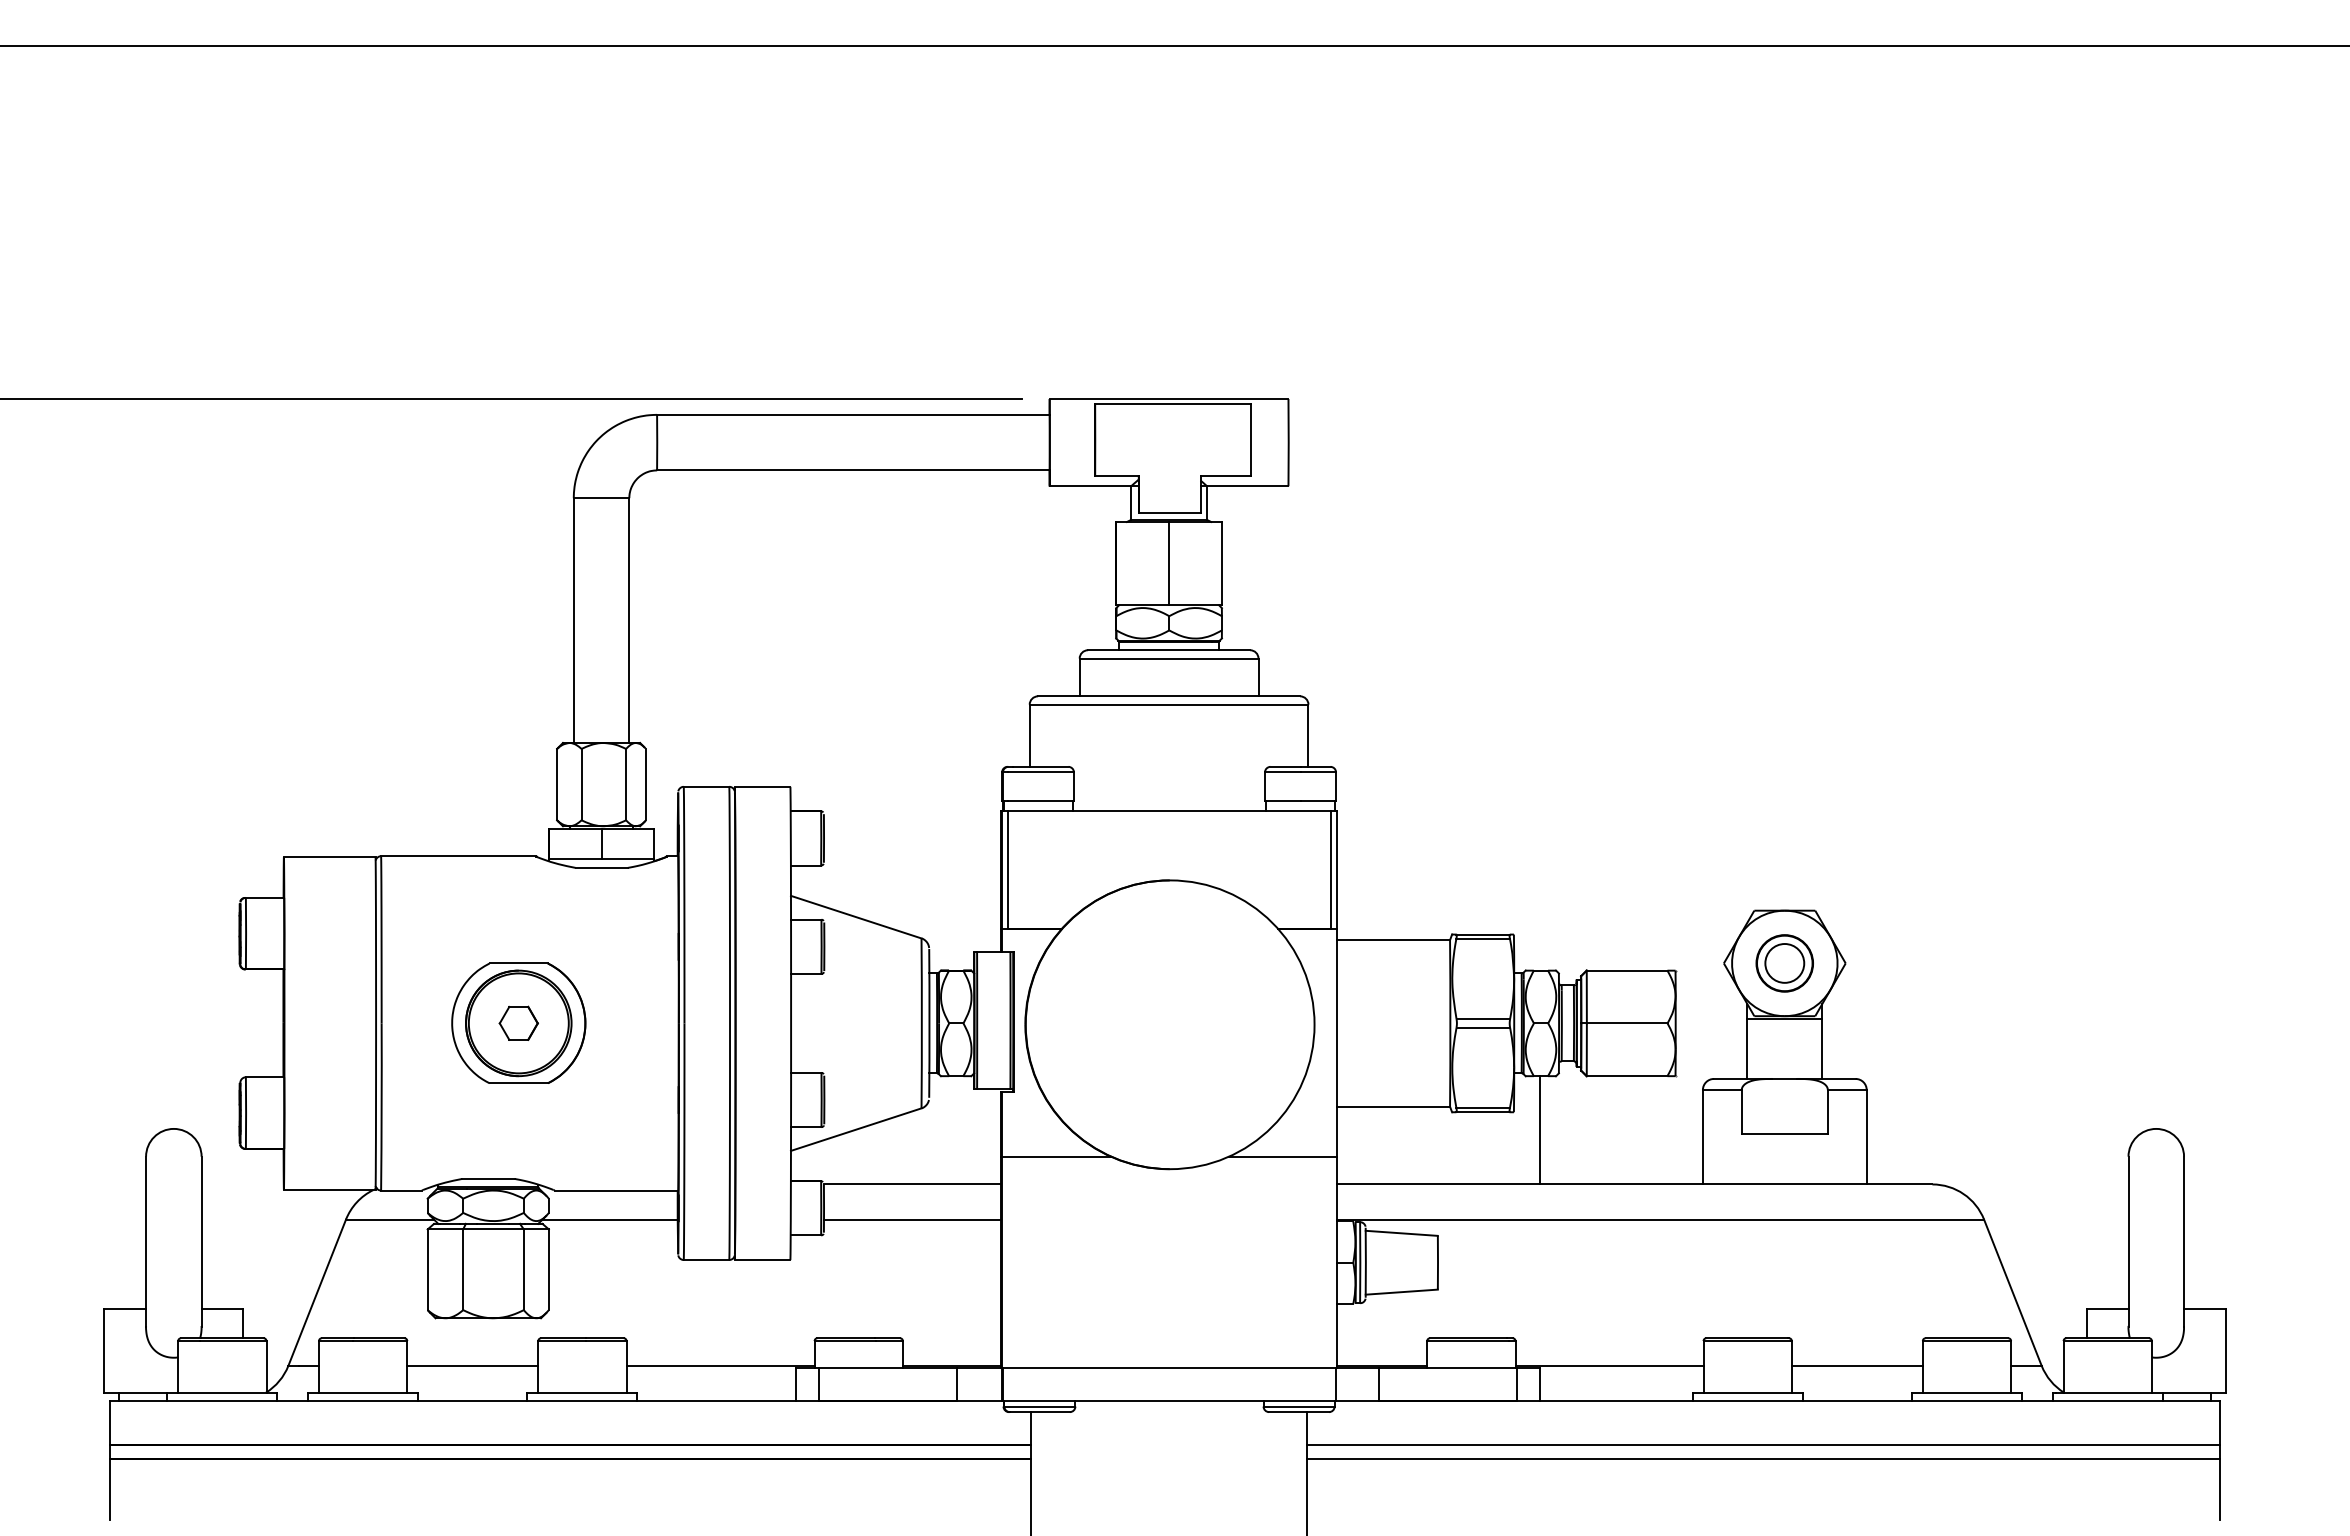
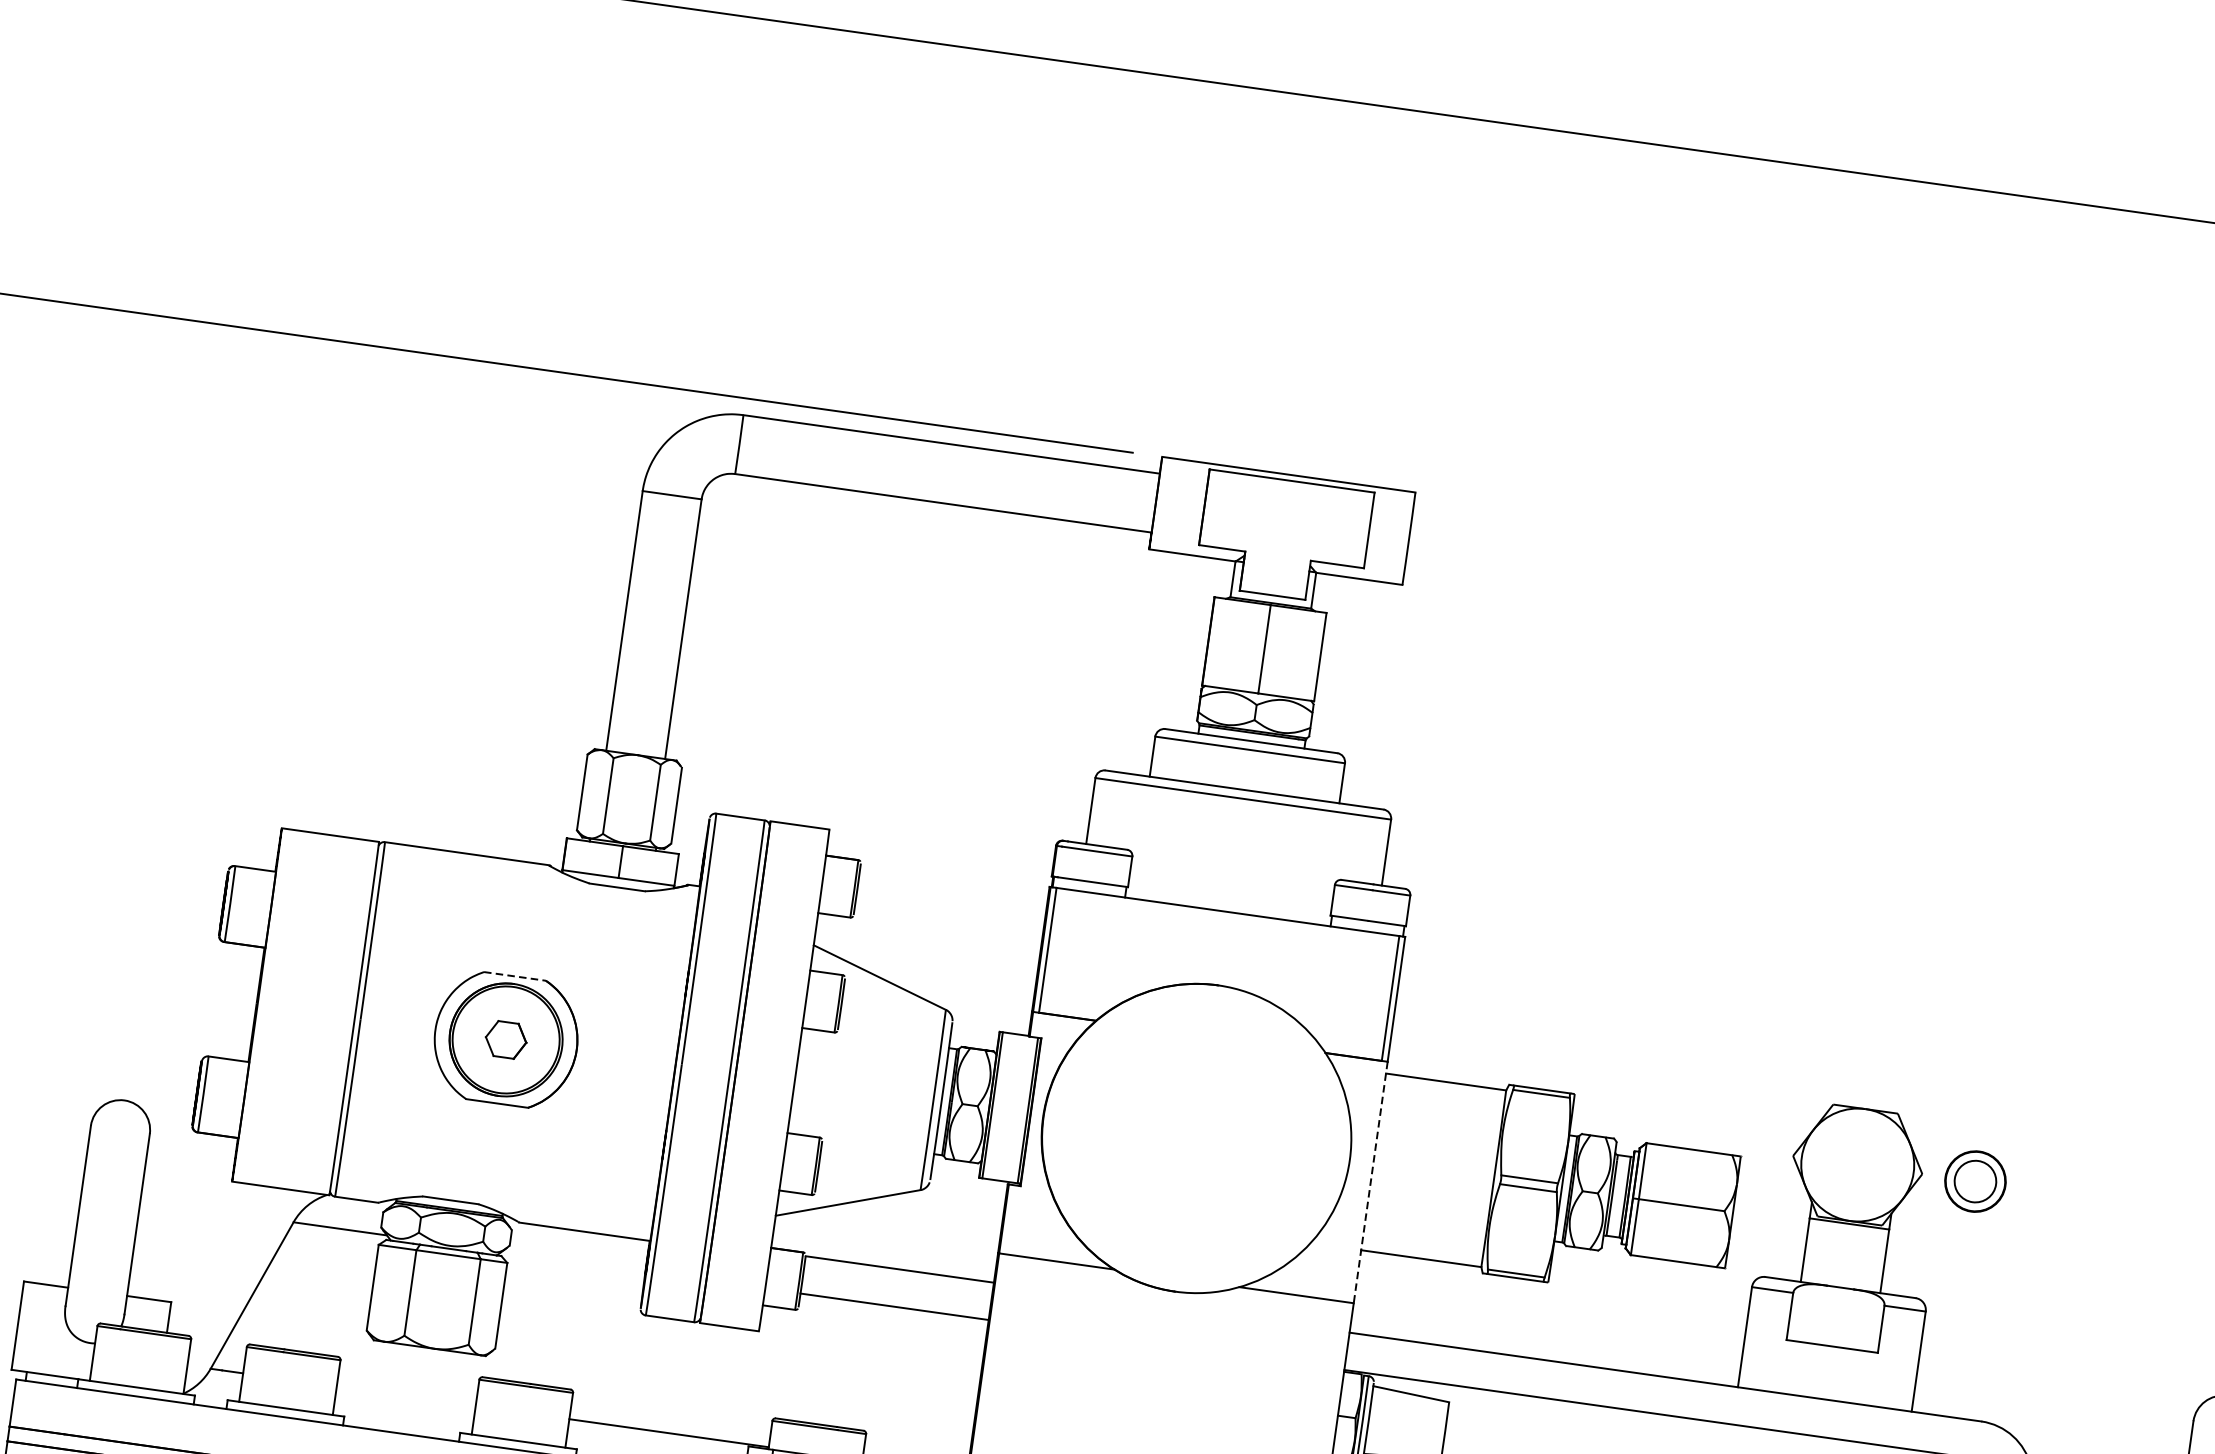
line: (519, 963) -> (515, 976), solid -> dashed
part: (1784, 963) -> (1975, 1181), moved
line: (1336, 1042) -> (1370, 1182), solid -> dashed
line: (1539, 1130) -> (1572, 1305), removed
line: (609, 1219) -> (573, 1261), removed
line: (472, 1365) -> (406, 1395), removed

